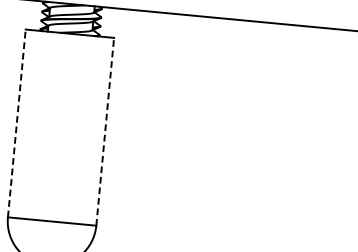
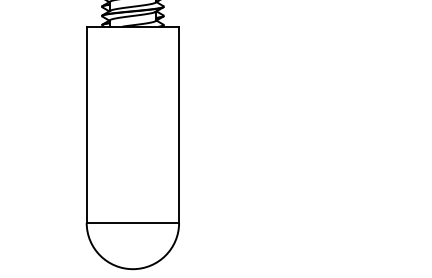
line: (16, 123) -> (86, 124), dashed -> solid
line: (105, 131) -> (179, 124), dashed -> solid

